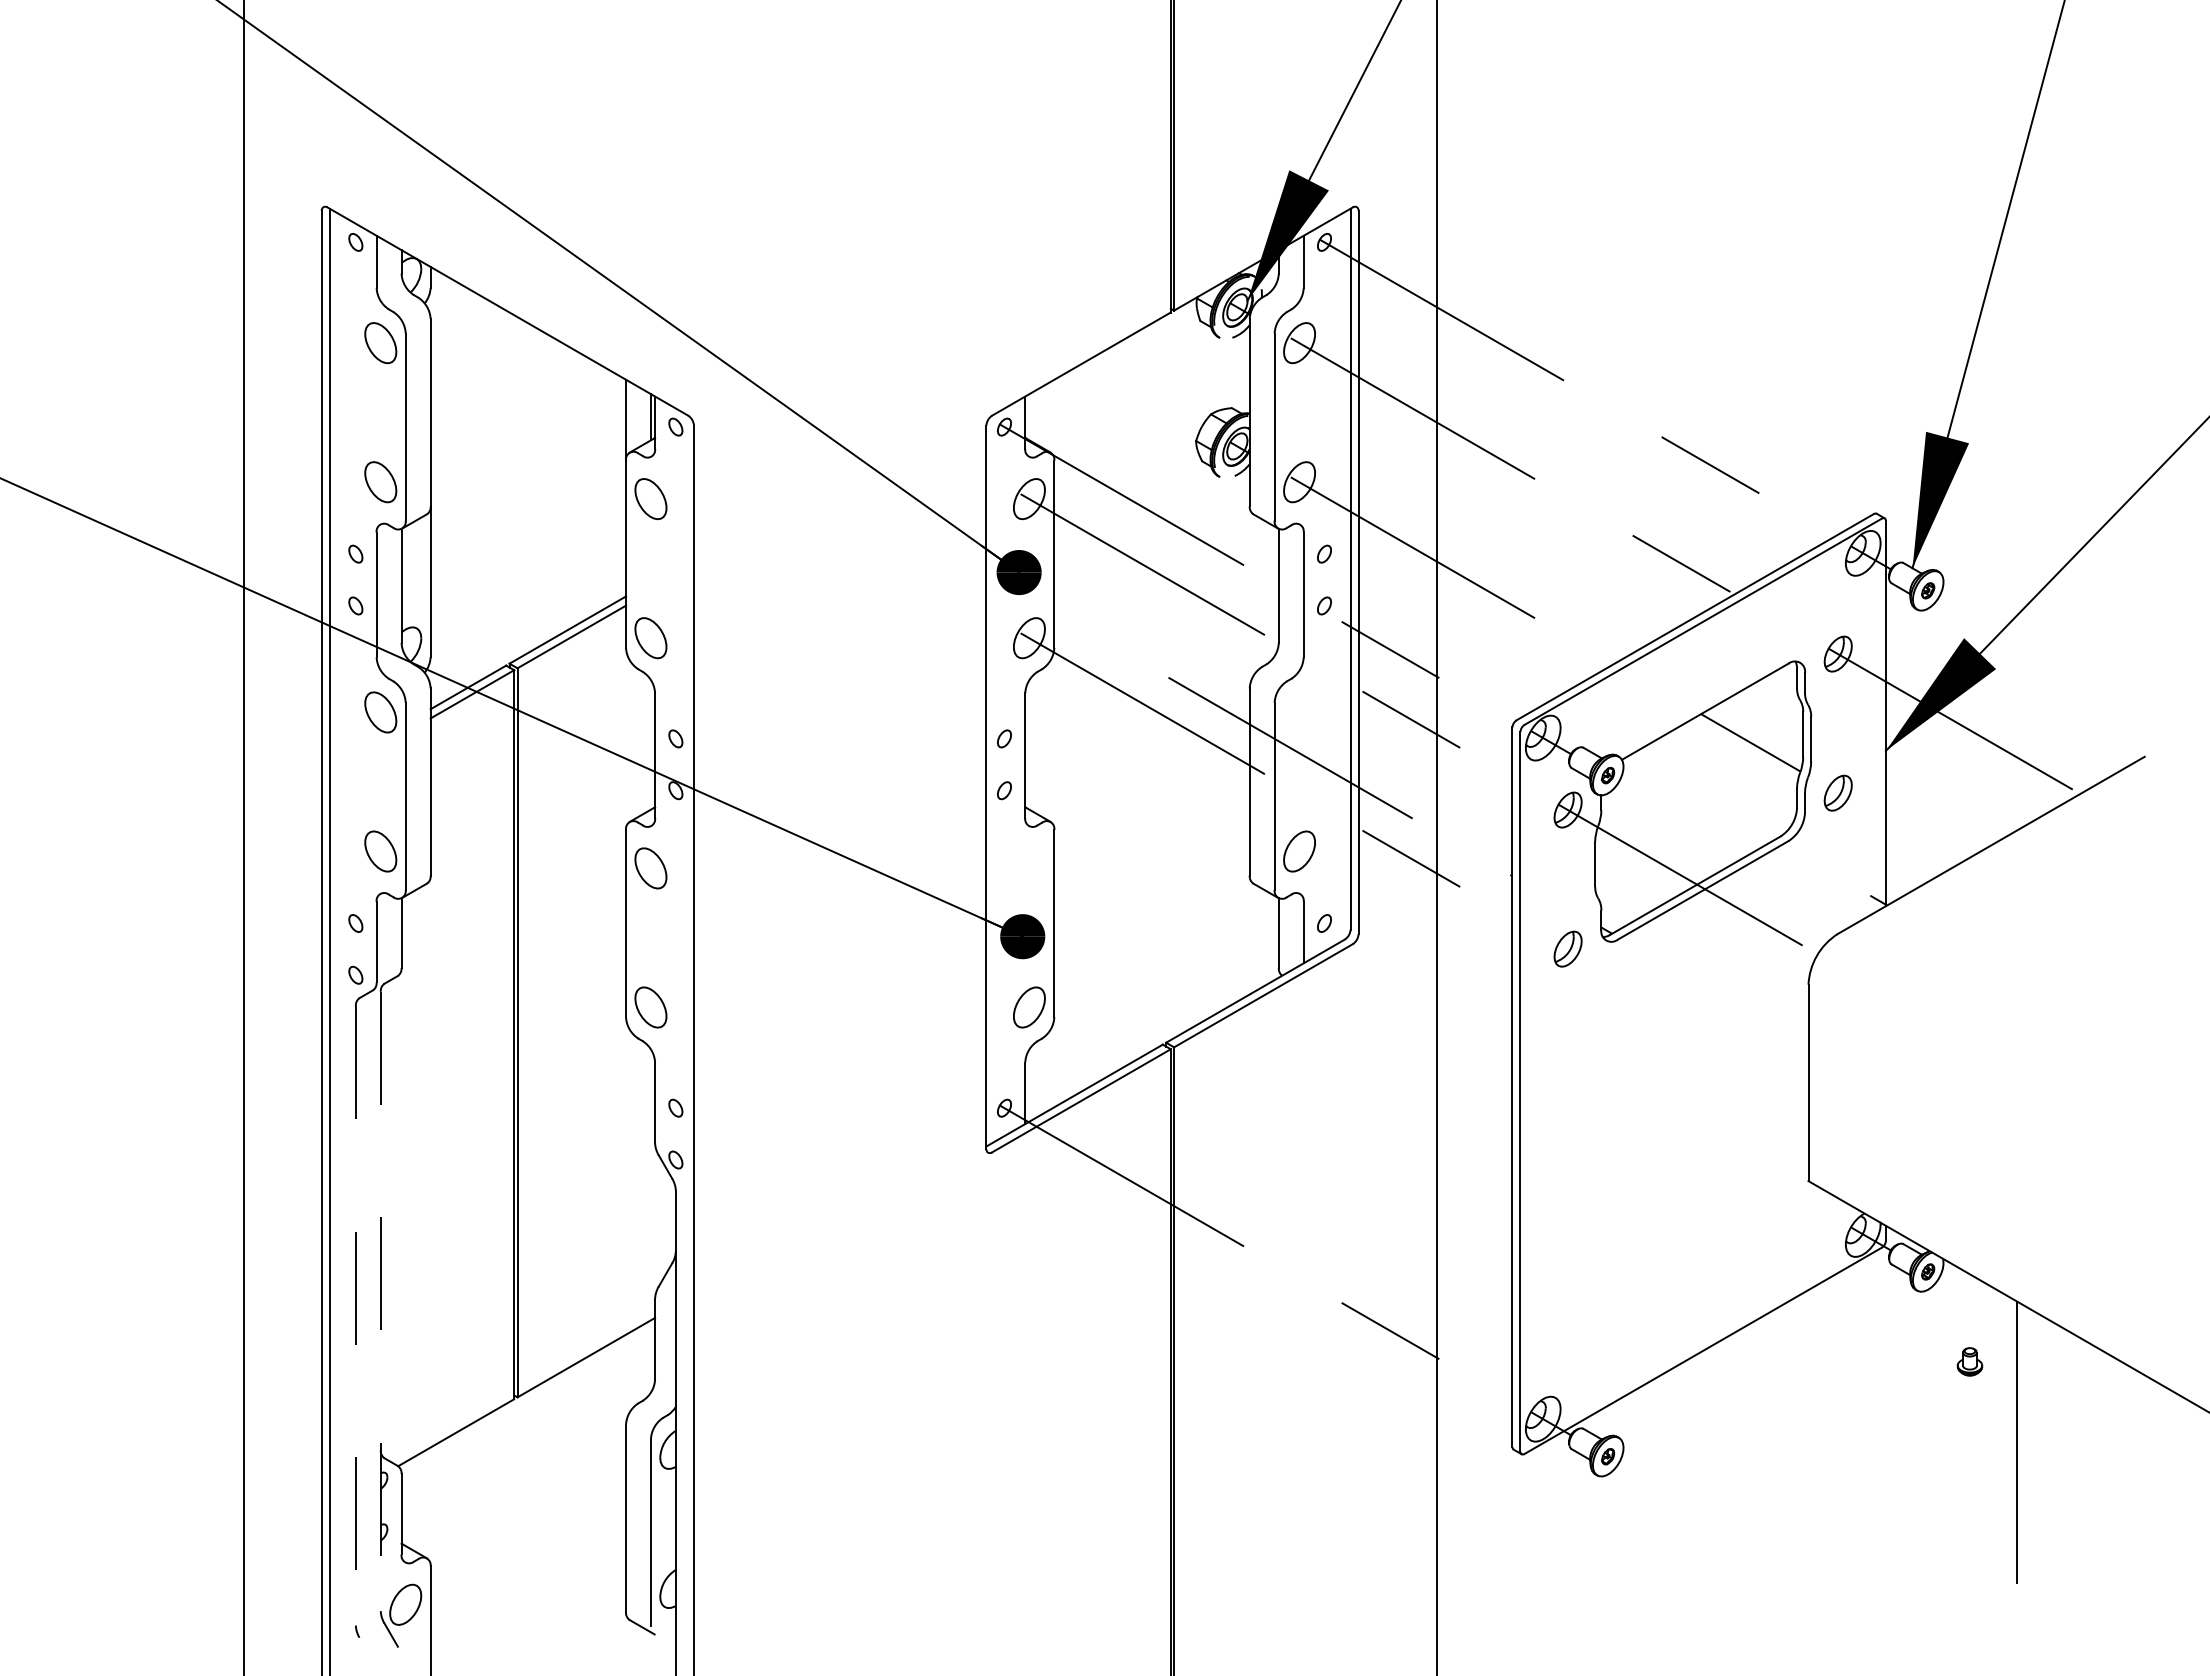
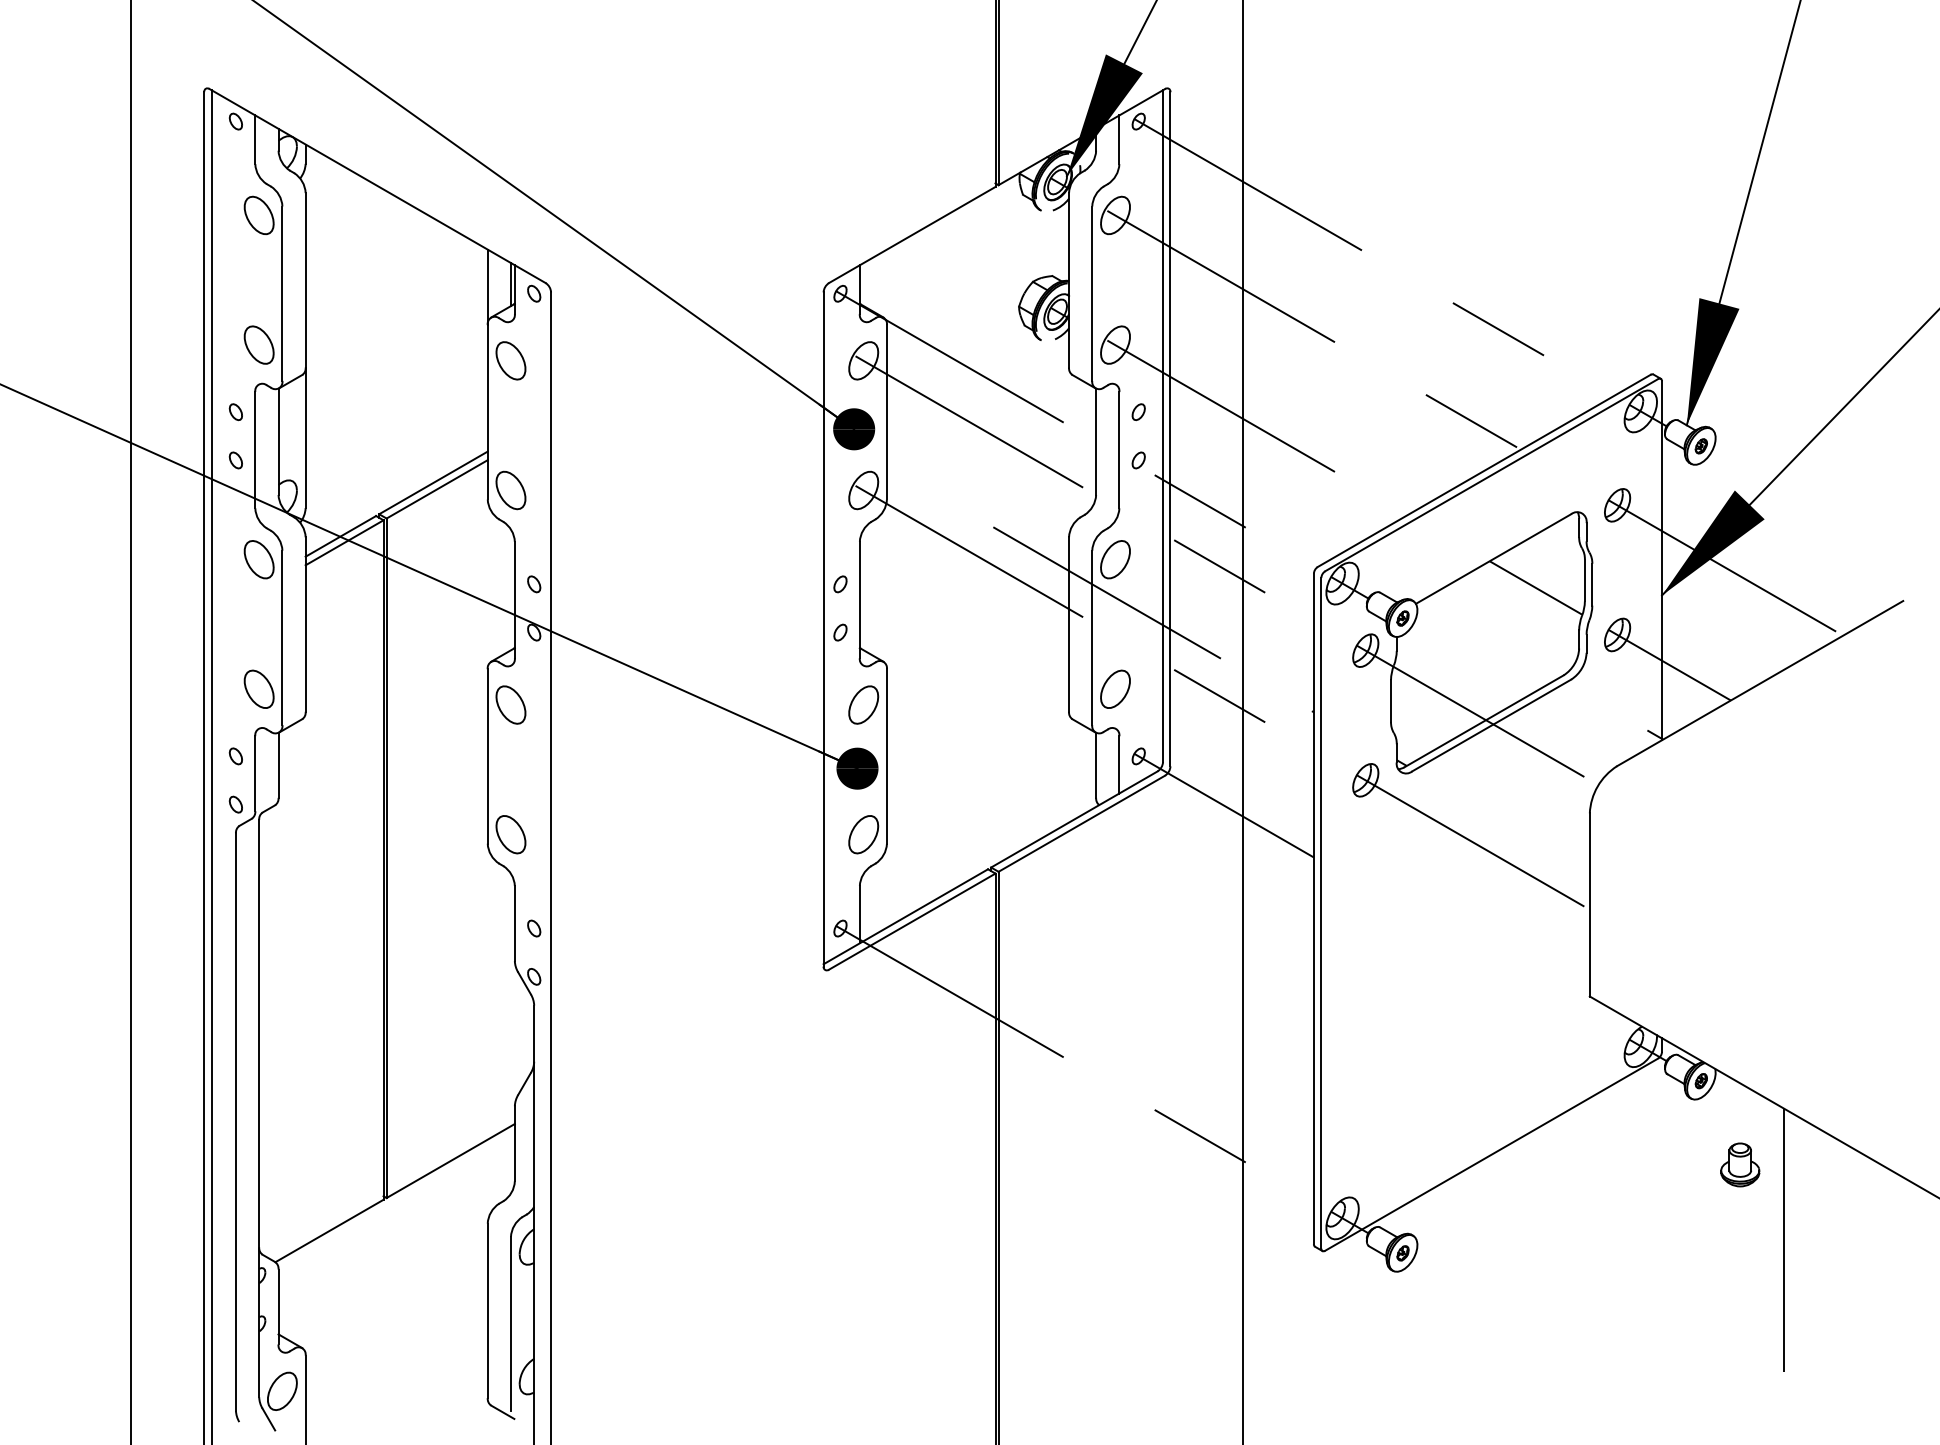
part: (1299, 712) -> (1115, 559), added
line: (1893, 825) -> (1669, 665), added
part: (1029, 868) -> (863, 705), added
line: (1415, 975) -> (1223, 804), added
line: (1683, 1015) -> (1473, 842), added
line: (380, 1301) -> (258, 1108), dashed -> solid
line: (355, 1315) -> (235, 1121), dashed -> solid
part: (1969, 1361) -> (1739, 1164), size x1.67

